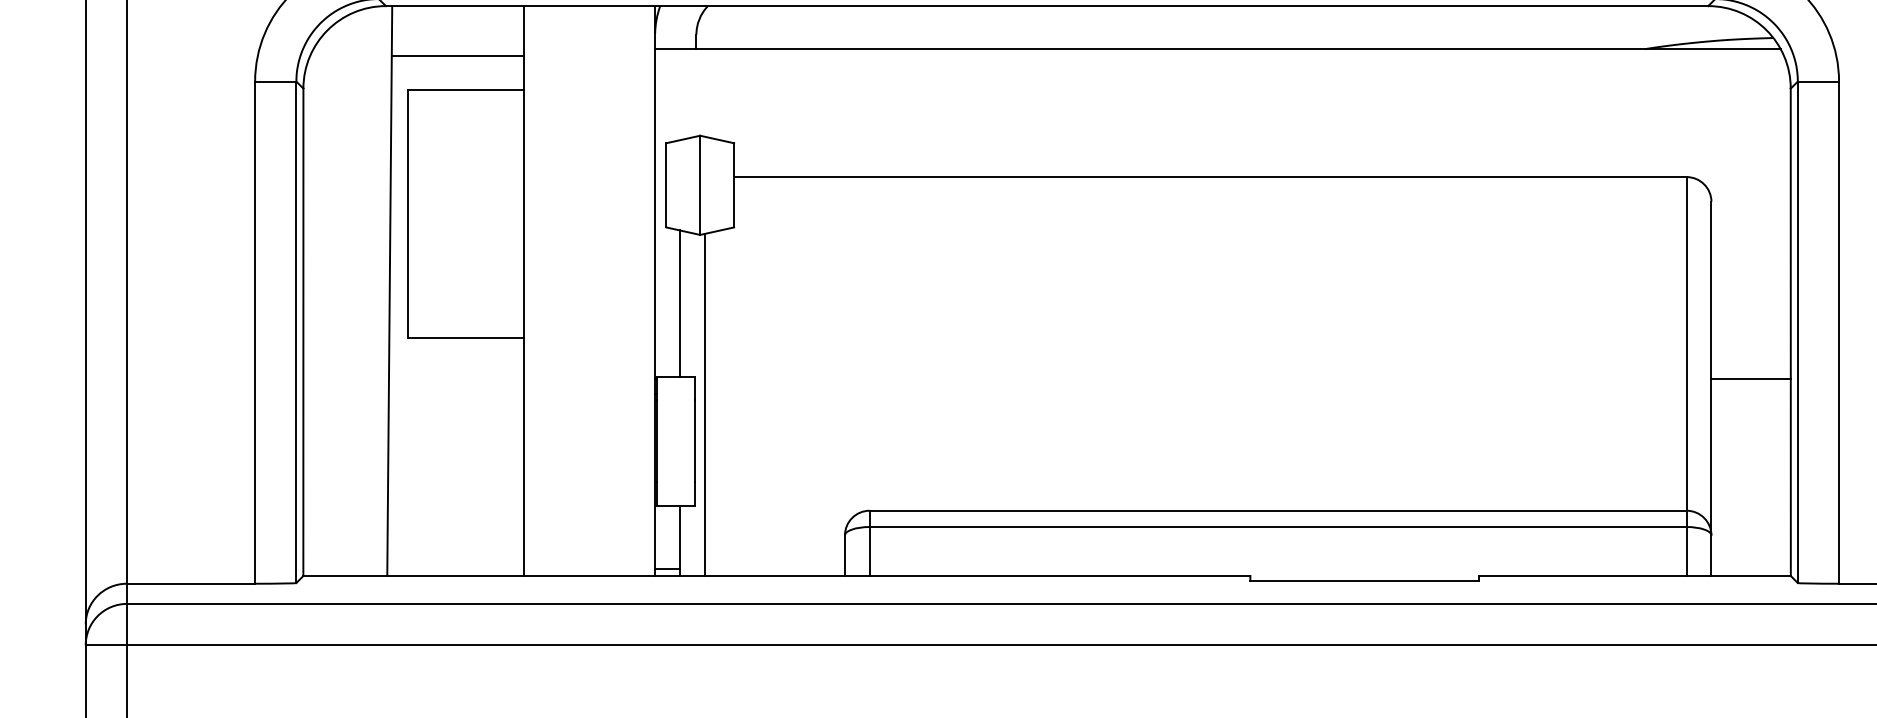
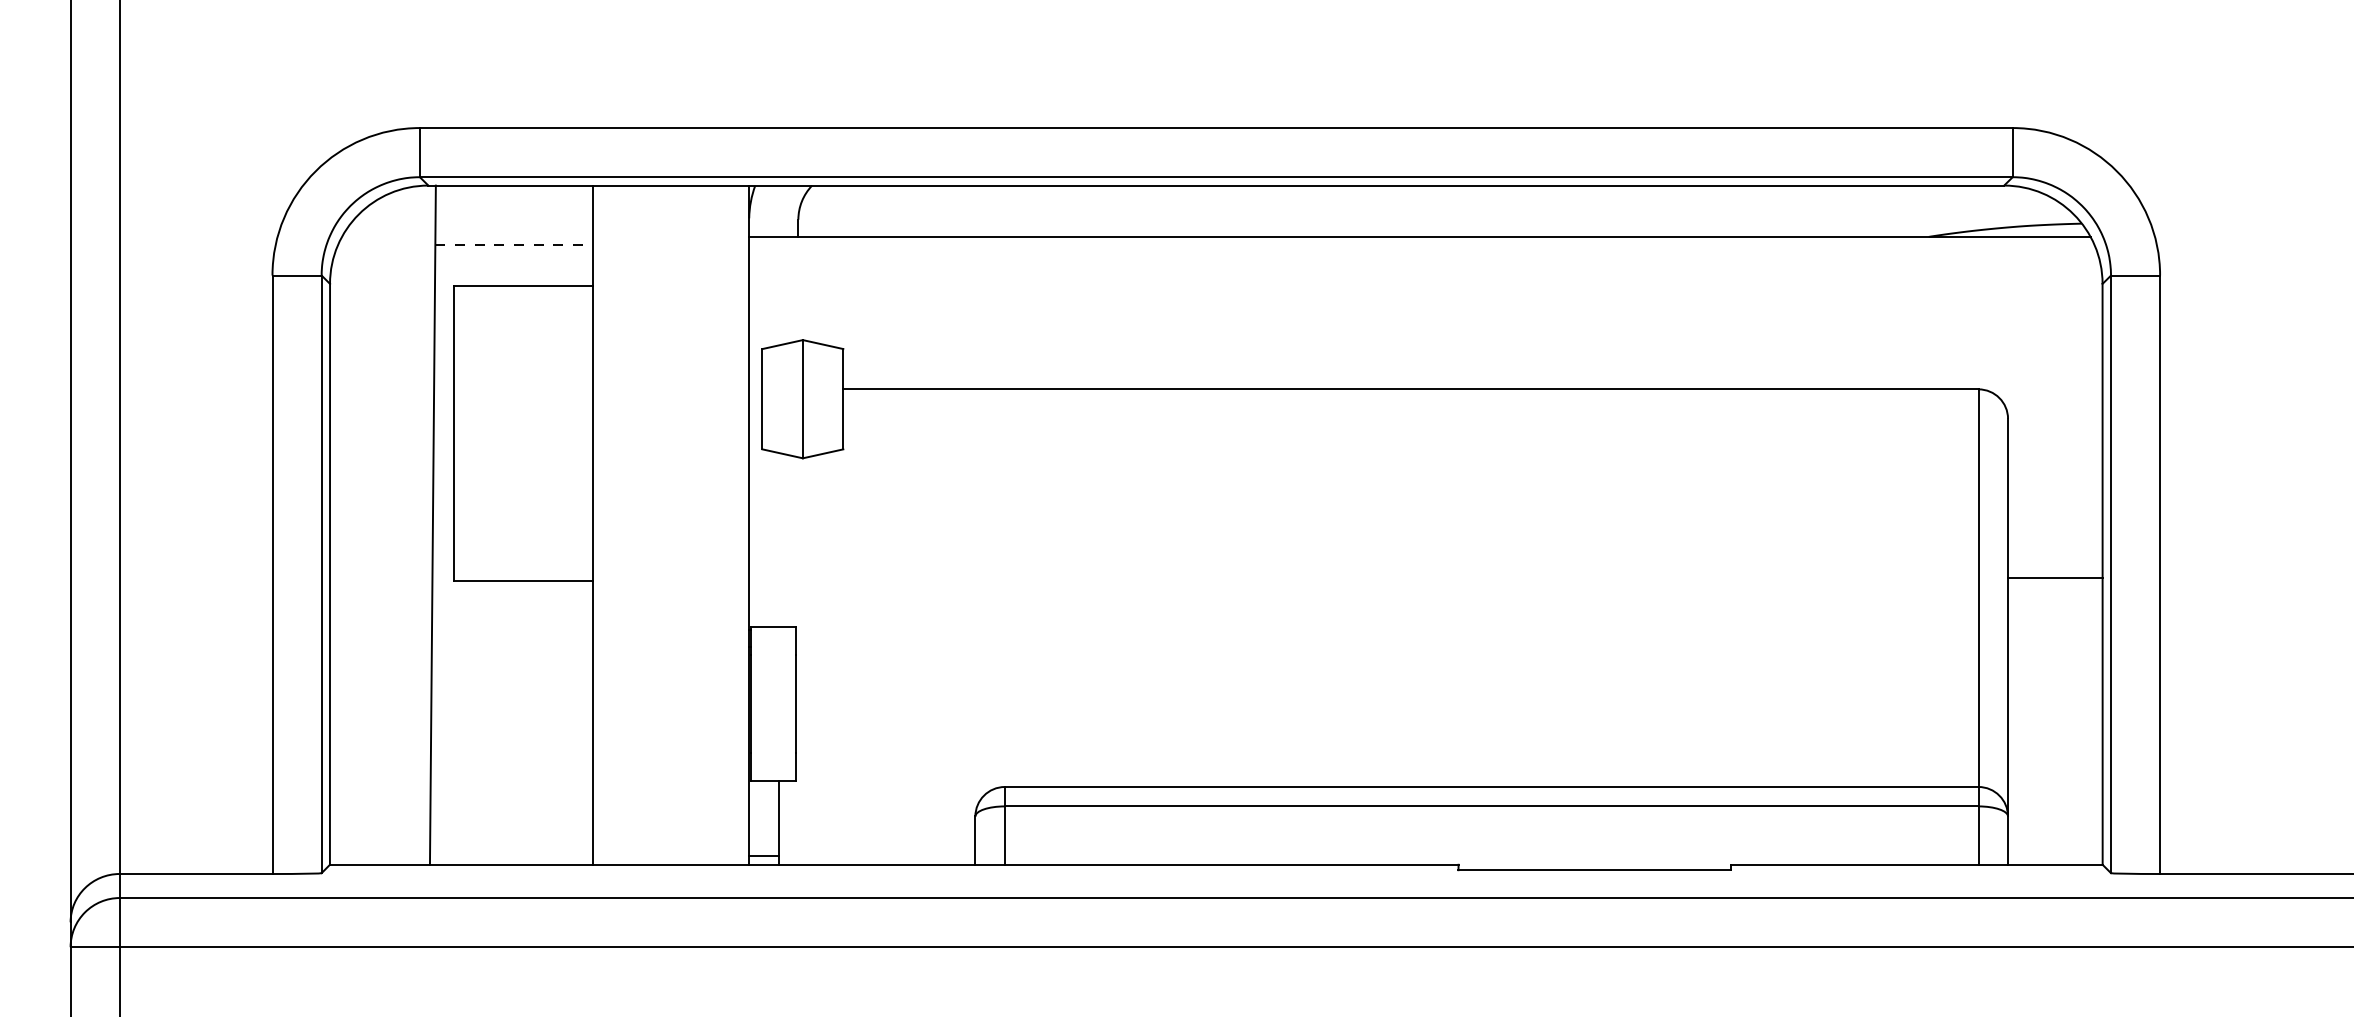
line: (458, 56) -> (514, 245), solid -> dashed
line: (679, 303) -> (778, 539), removed
line: (1751, 379) -> (2055, 578), moved
line: (704, 404) -> (808, 660), removed

